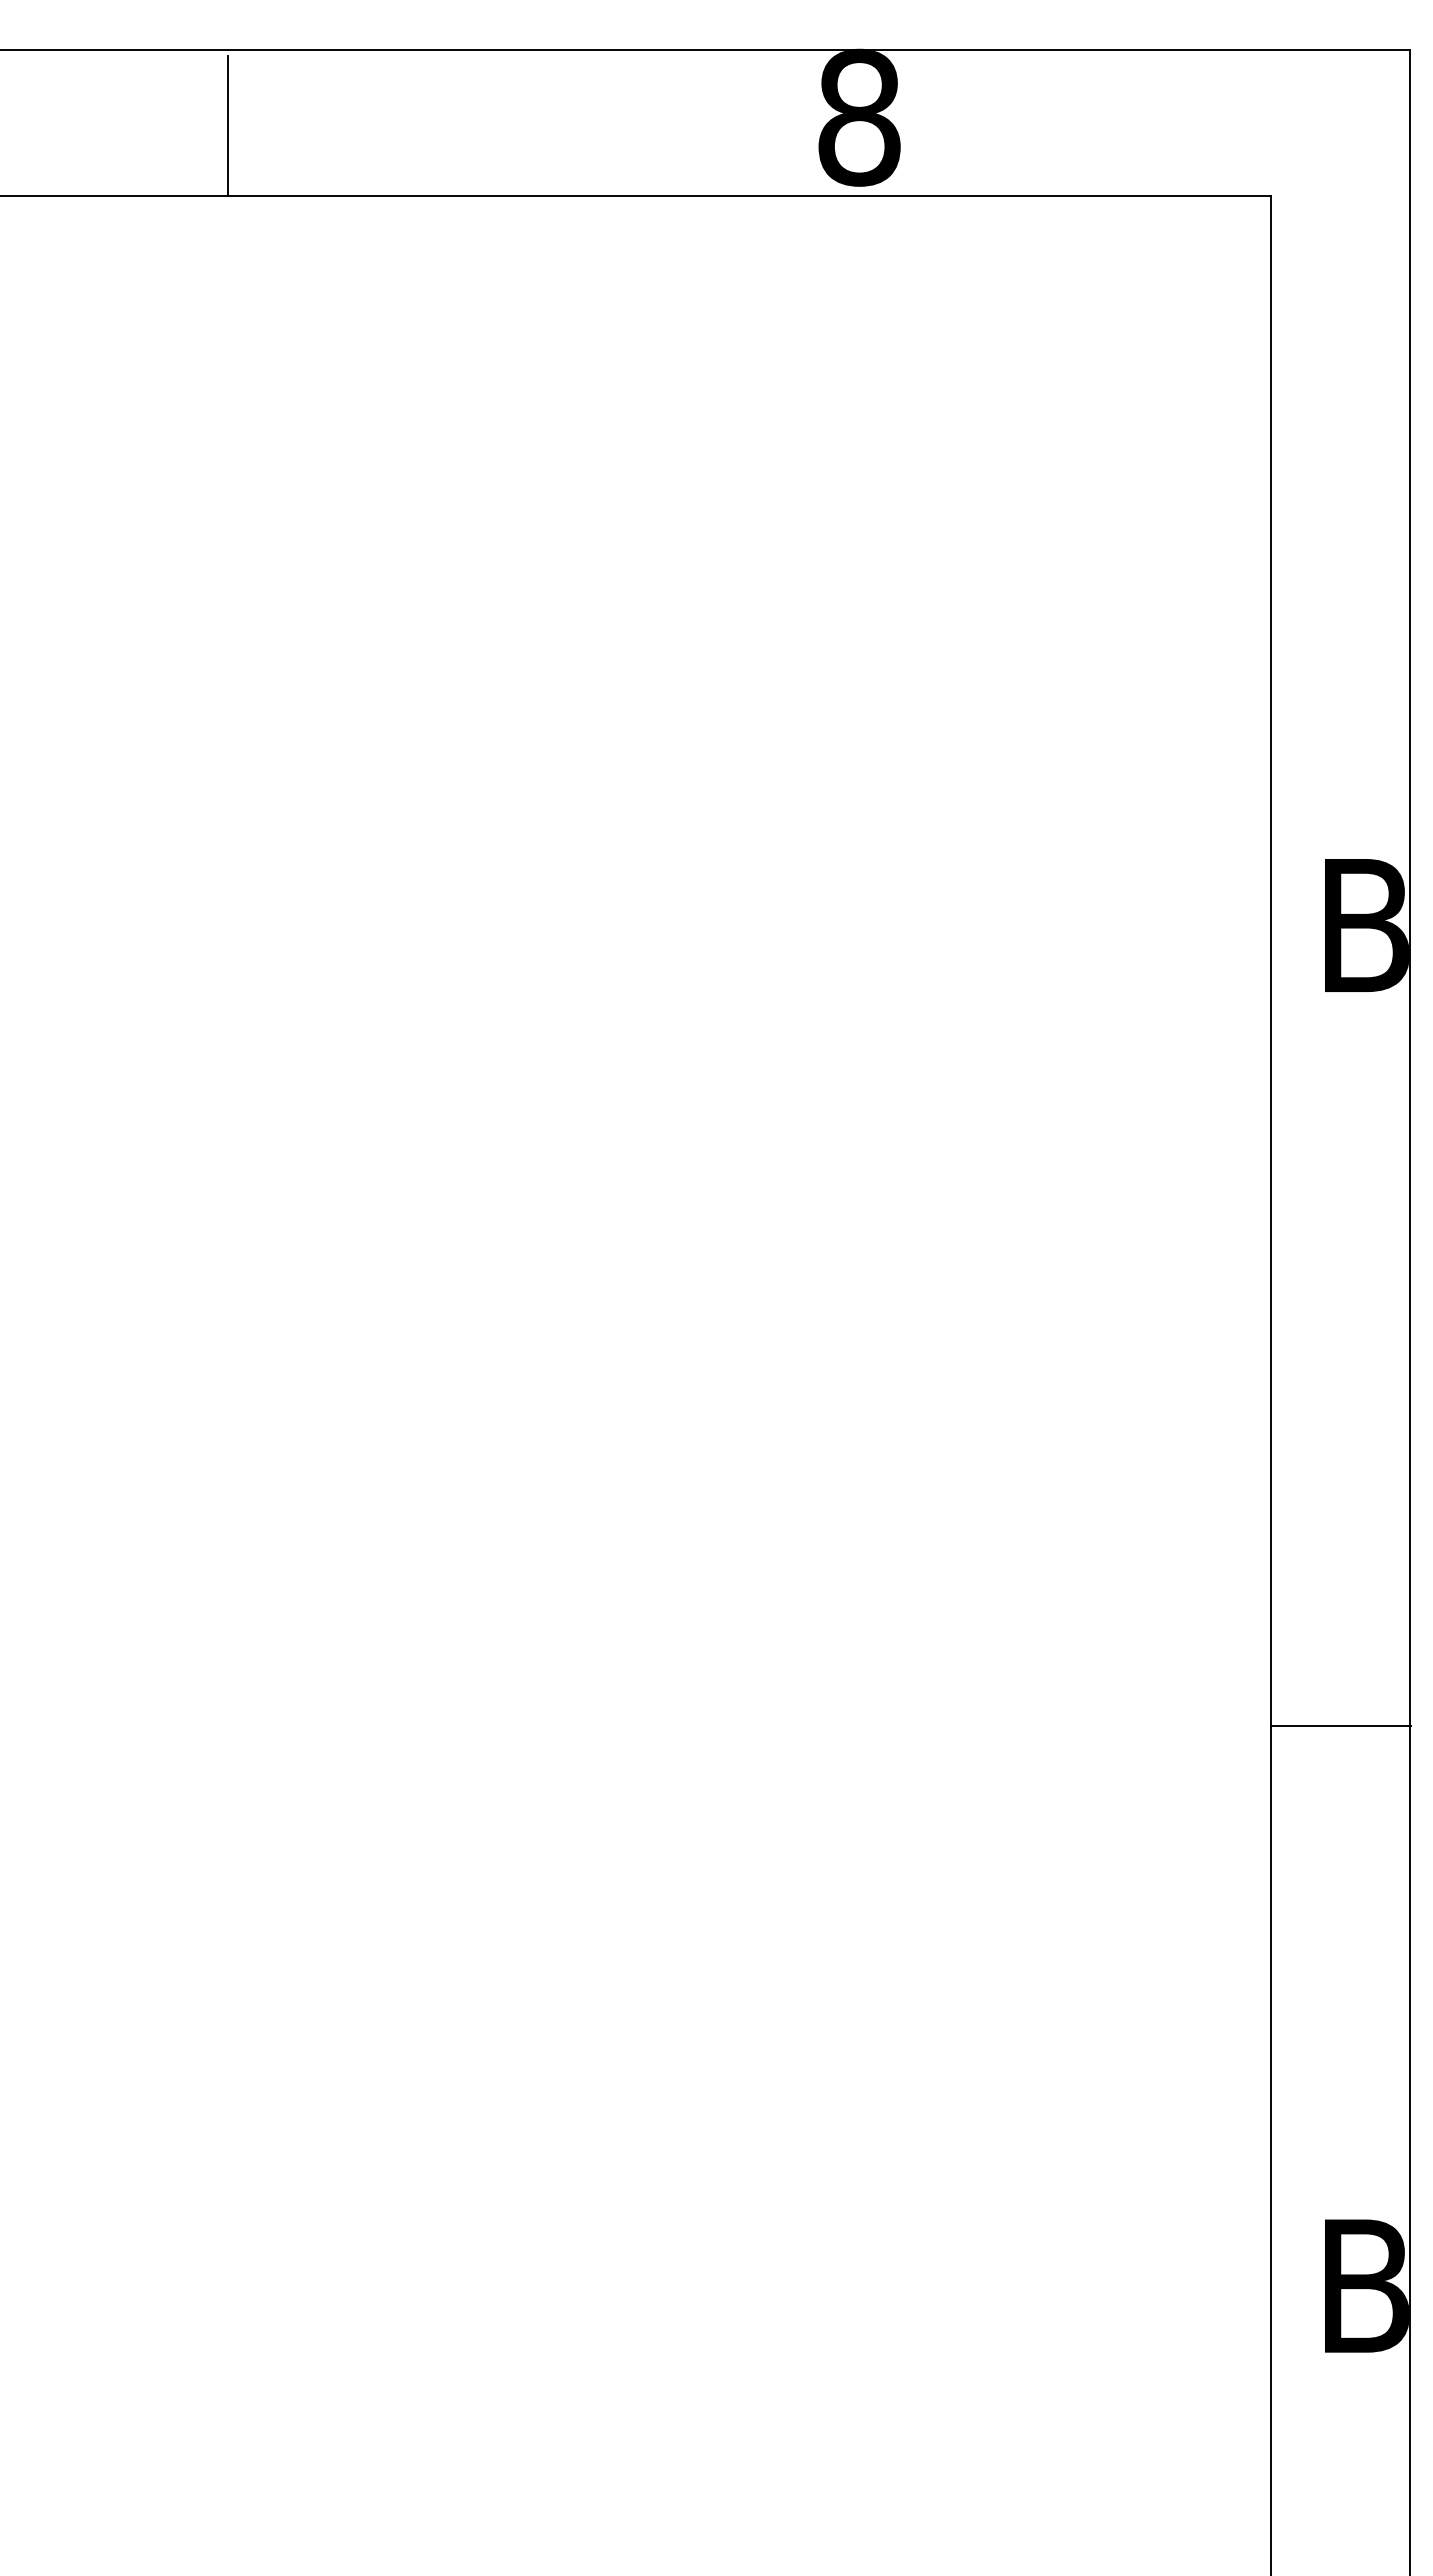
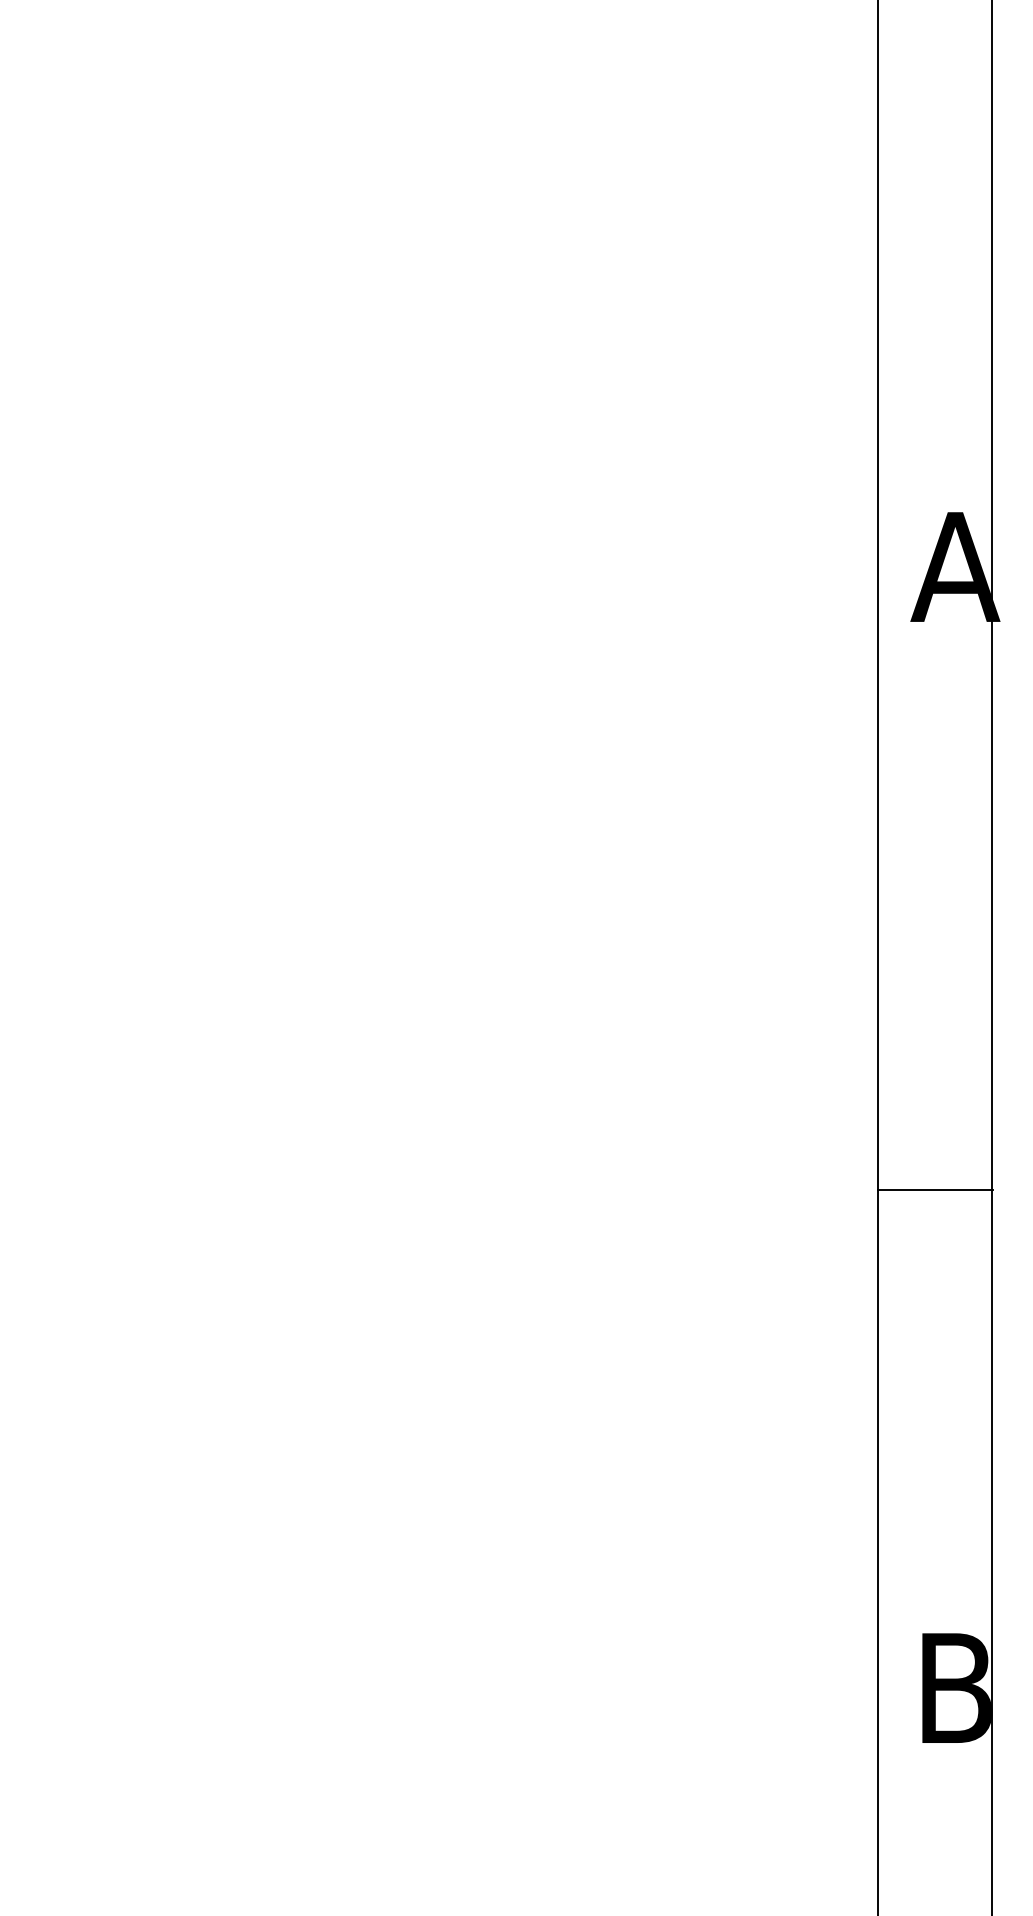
text: (1364, 925) -> (954, 567), B -> A
line: (1340, 1725) -> (935, 1189), moved

